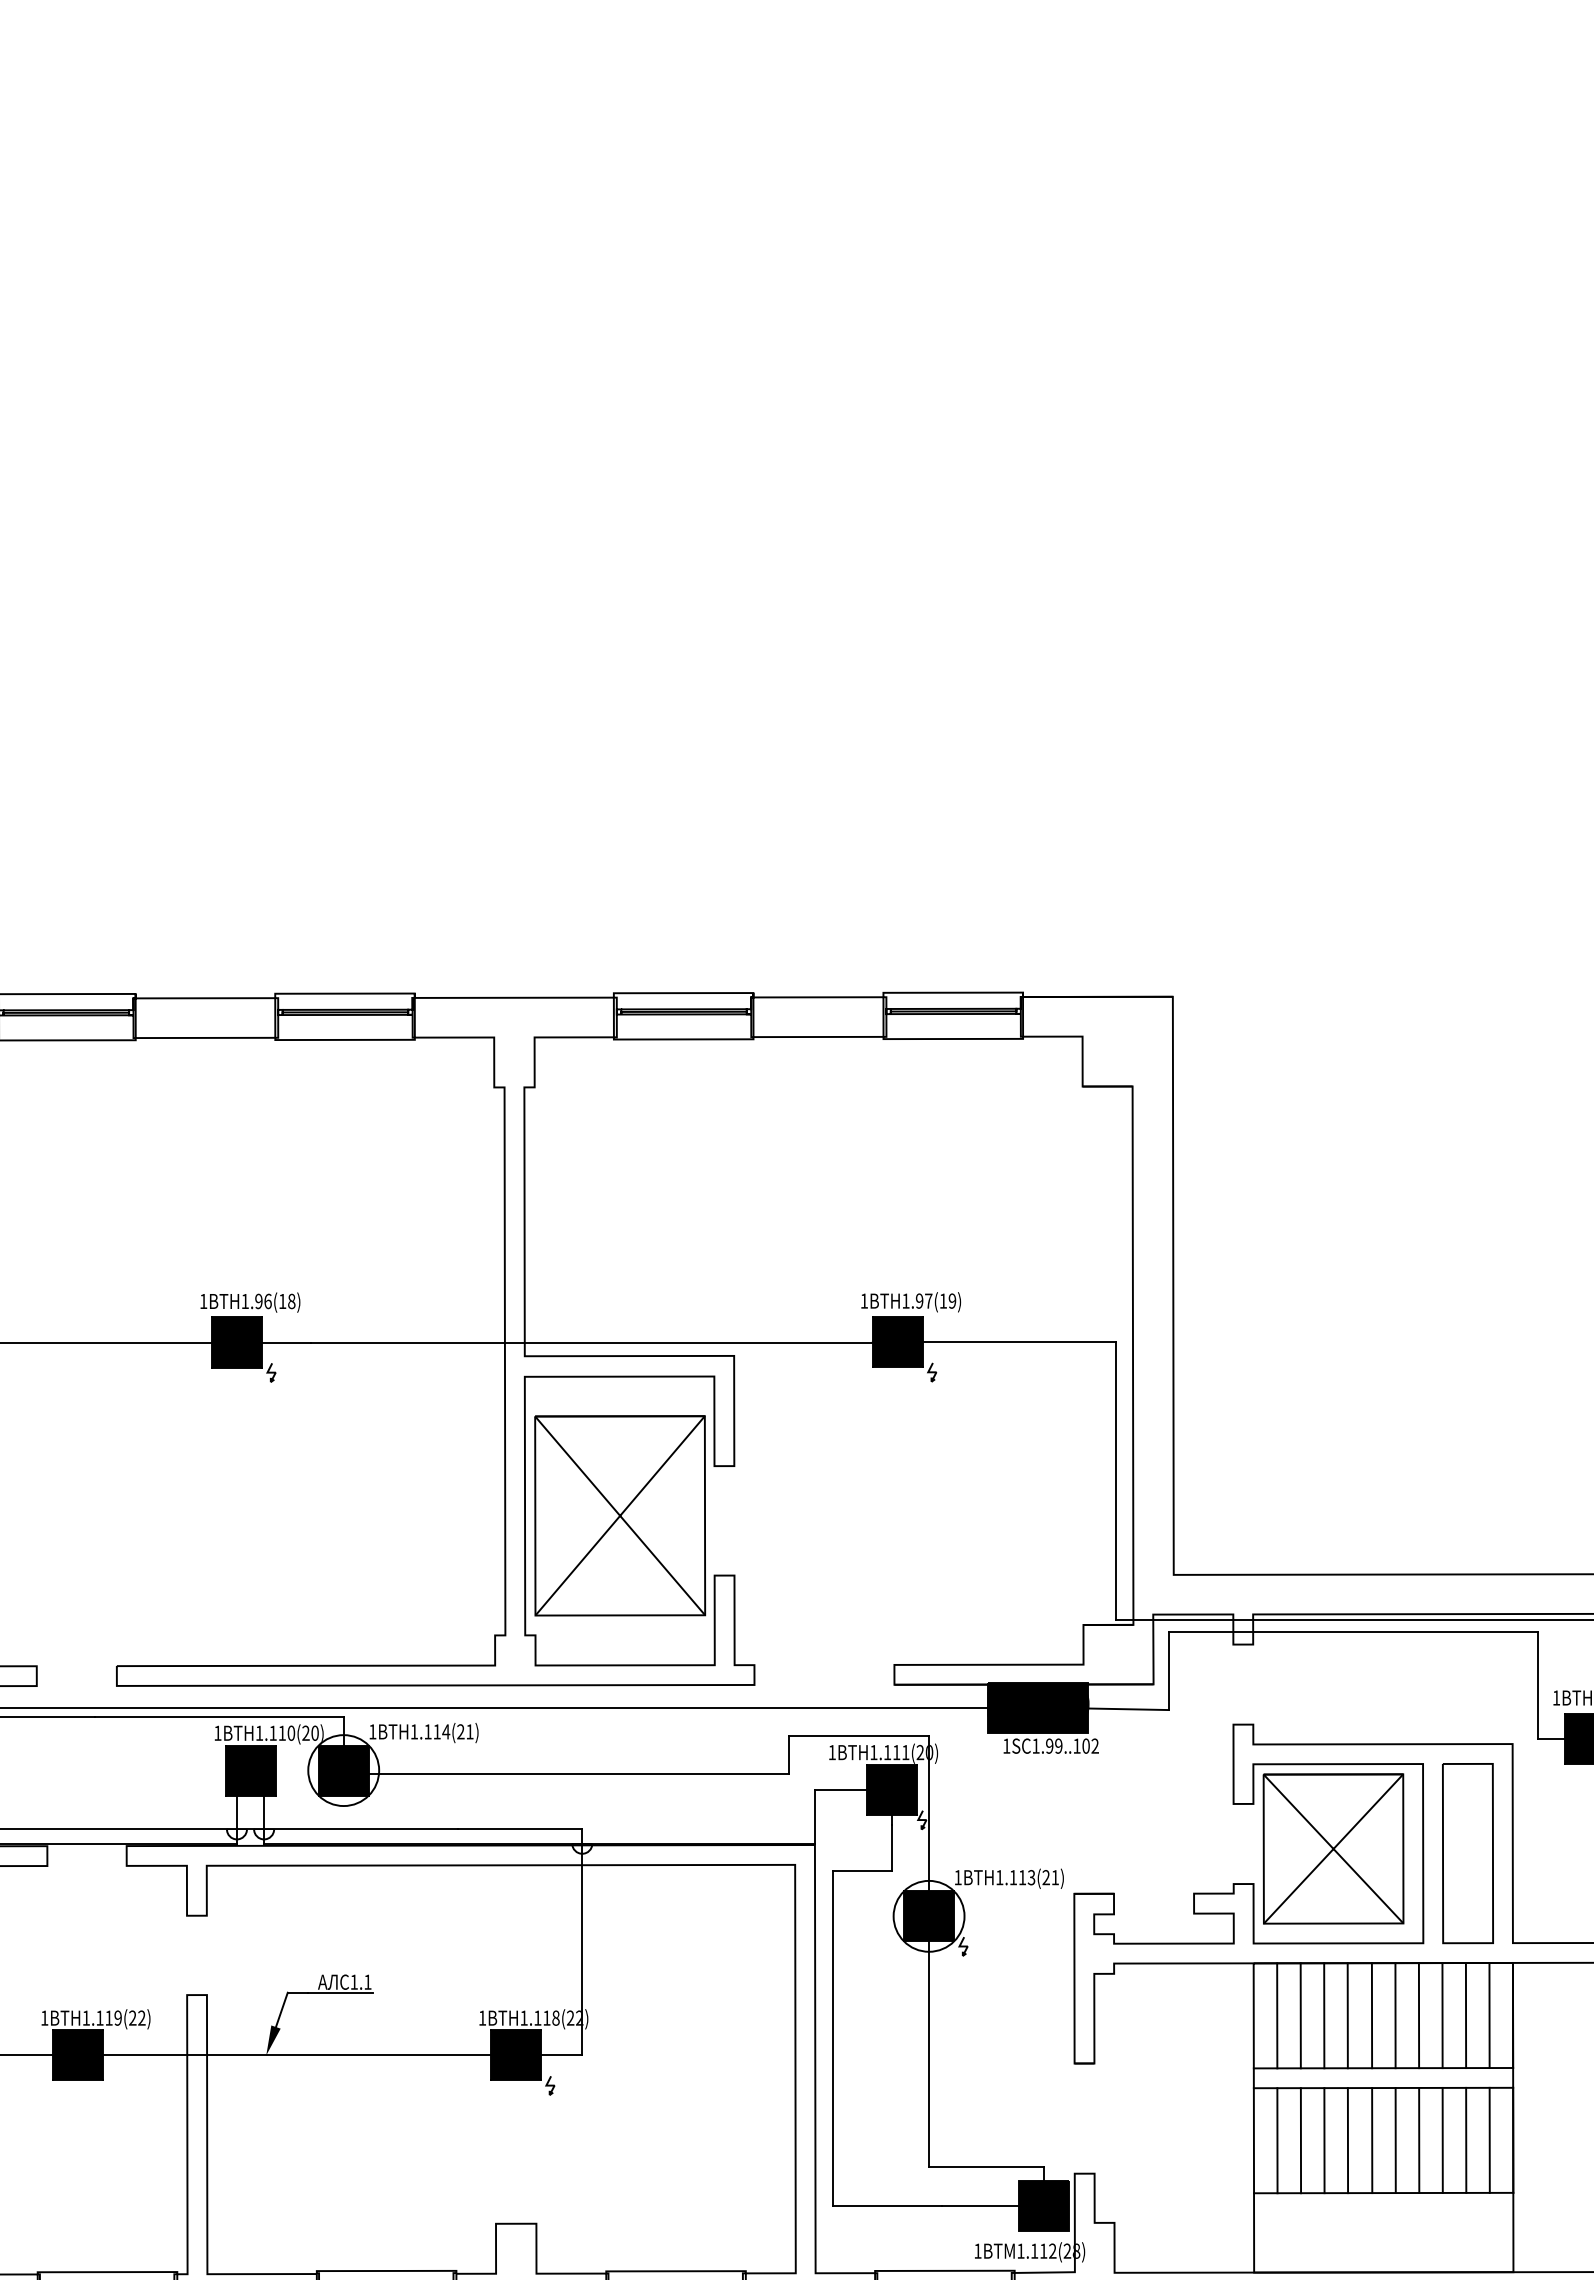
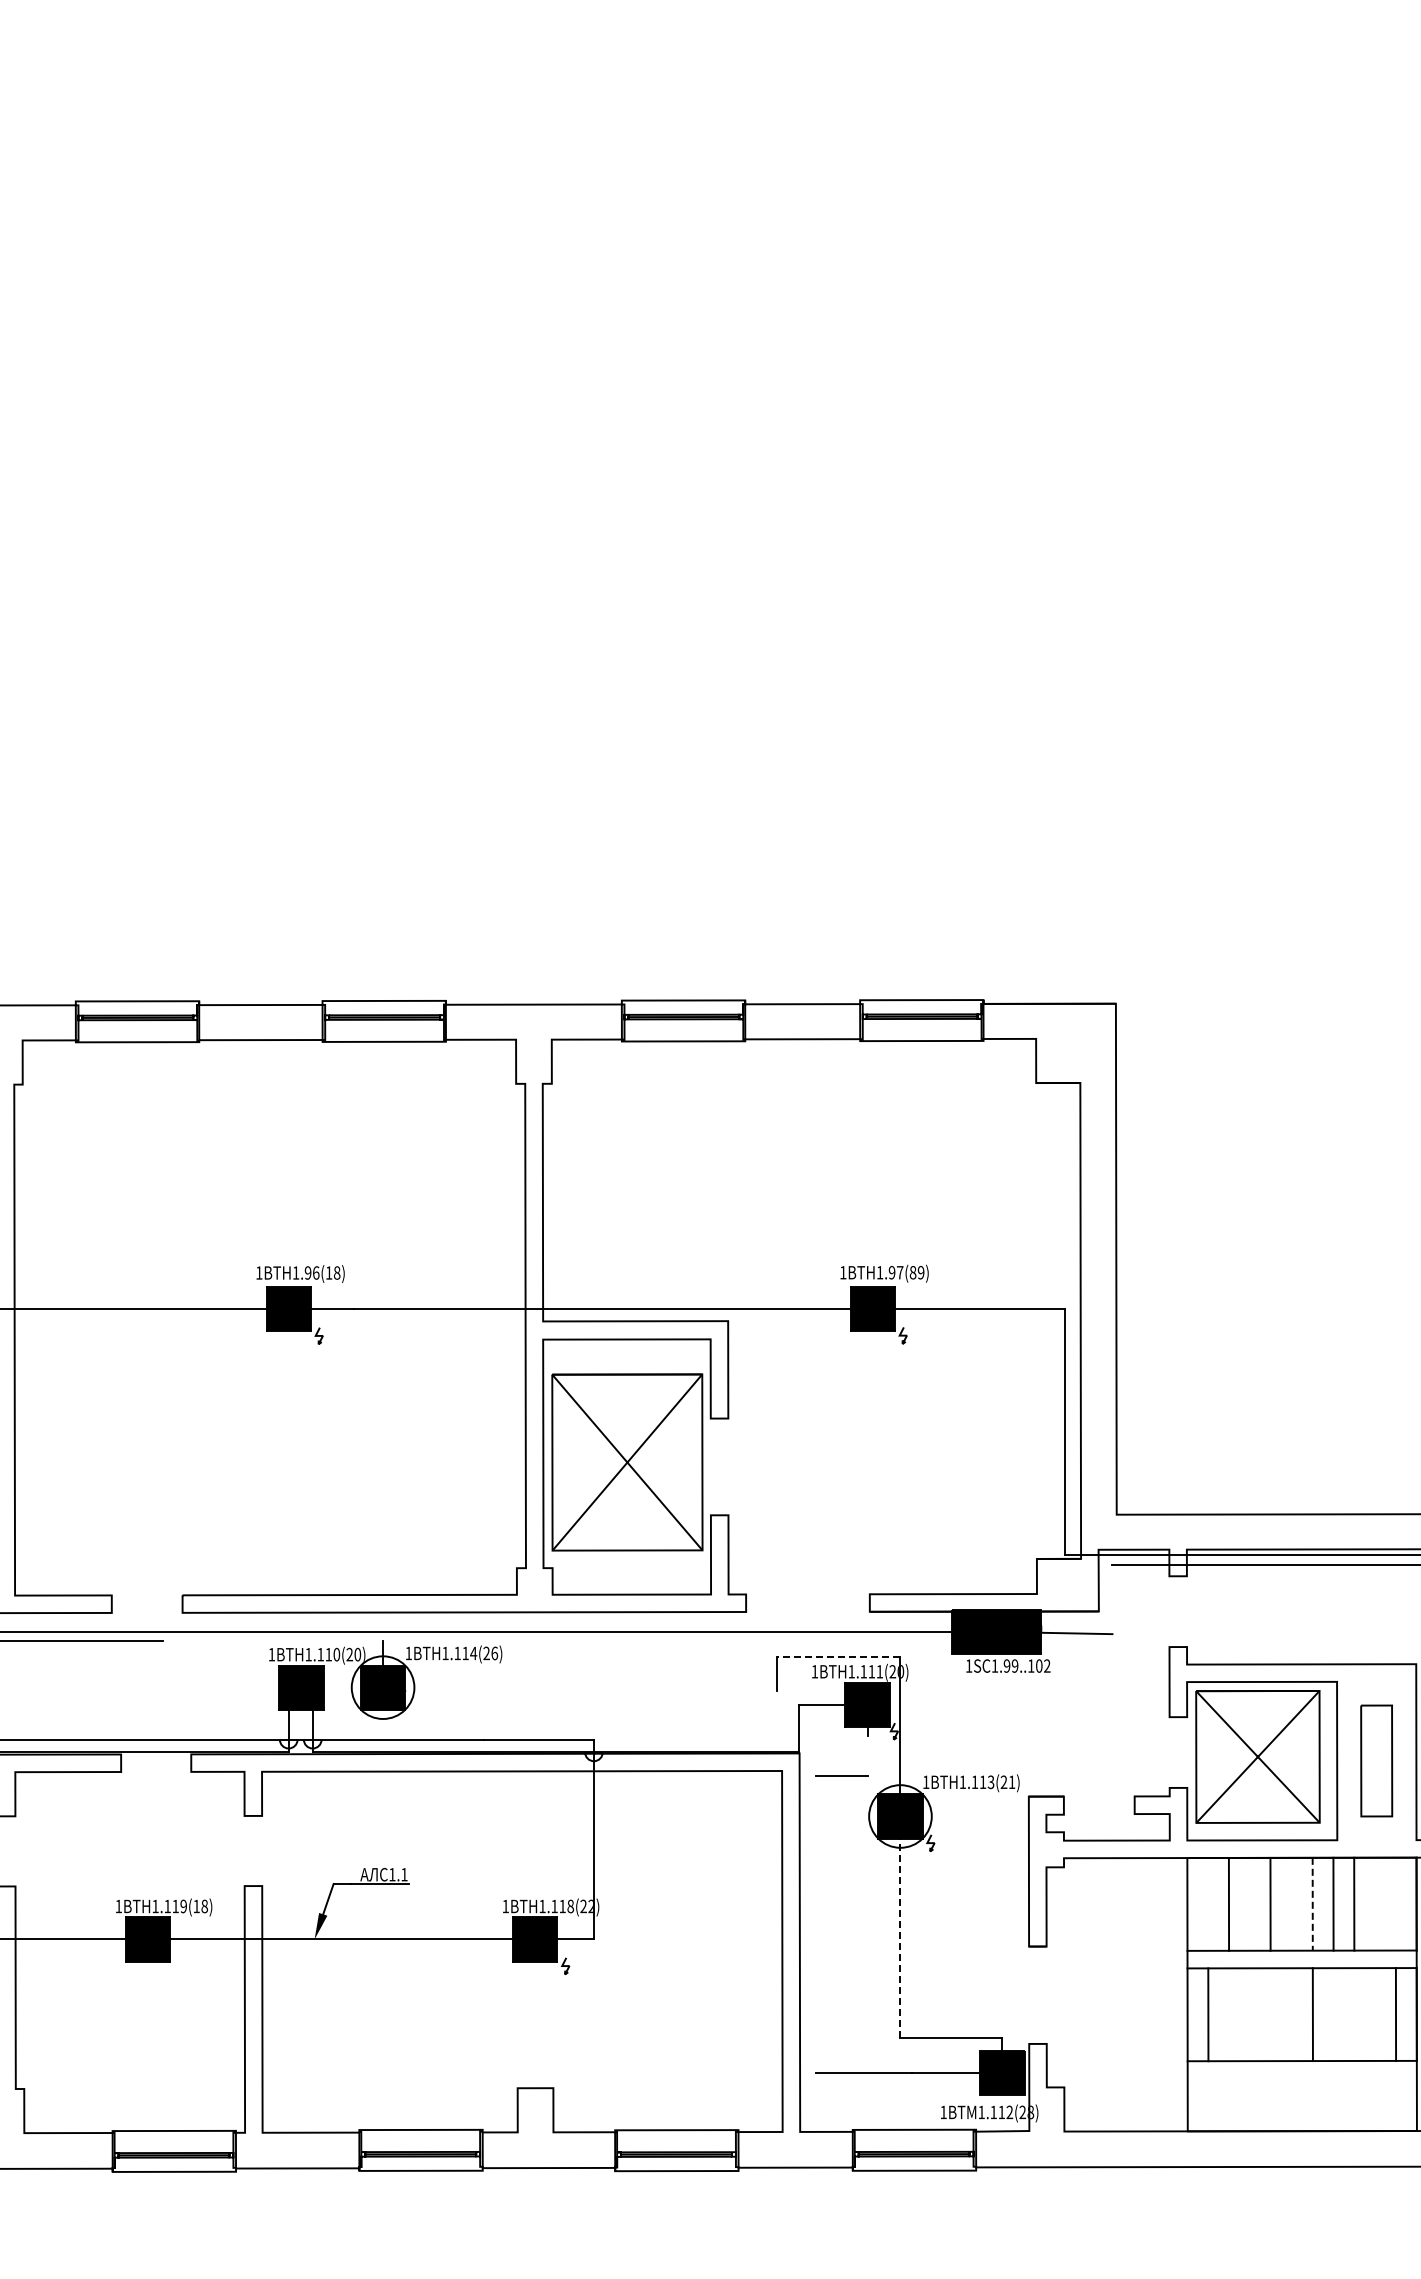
text: (942, 1300) -> (912, 1272), 1BTH1.97(19) -> 1BTH1.97(89)
line: (1168, 1670) -> (1112, 1599), removed
line: (218, 1717) -> (272, 1640), removed
text: (469, 1731) -> (494, 1653), 1BTH1.114(21) -> 1BTH1.114(26)
line: (858, 1736) -> (838, 1657), solid -> dashed
line: (579, 1774) -> (591, 1691), removed
line: (891, 1847) -> (867, 1755), removed
part: (1467, 1852) -> (1376, 1760), size x0.7
line: (1323, 2014) -> (1249, 1903), removed
line: (1371, 2014) -> (1291, 1903), removed
line: (1465, 2014) -> (1374, 1903), removed
line: (1489, 2014) -> (1395, 1903), removed
line: (1277, 2015) -> (1208, 1904), removed
line: (1395, 2015) -> (1312, 1904), solid -> dashed
text: (137, 2018) -> (200, 1906), 1BTH1.119(22) -> 1BTH1.119(18)
line: (832, 2038) -> (815, 1924), removed
line: (929, 2041) -> (900, 1927), solid -> dashed
line: (1301, 2140) -> (1229, 2014), removed
line: (1323, 2140) -> (1249, 2014), removed
line: (1347, 2140) -> (1270, 2014), removed
line: (1372, 2140) -> (1292, 2014), removed
line: (1419, 2140) -> (1333, 2014), removed
line: (1442, 2140) -> (1354, 2014), removed
line: (1466, 2140) -> (1375, 2014), removed

